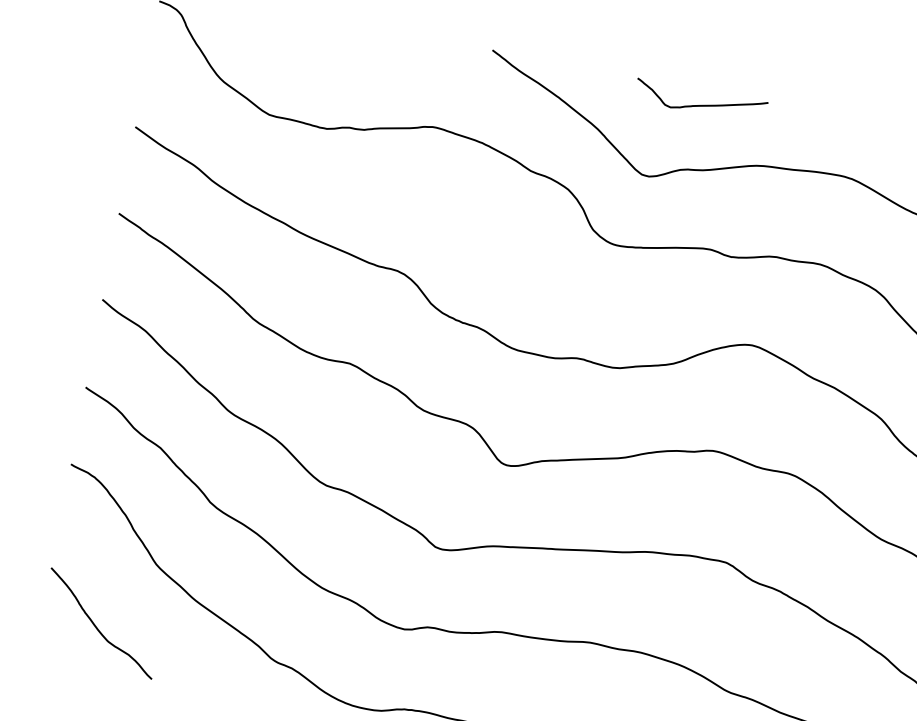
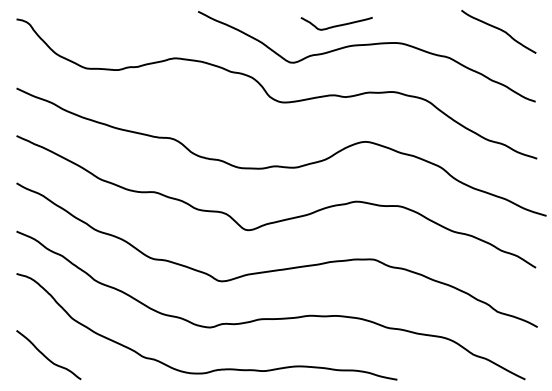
curve: (699, 104) -> (336, 25), moved

